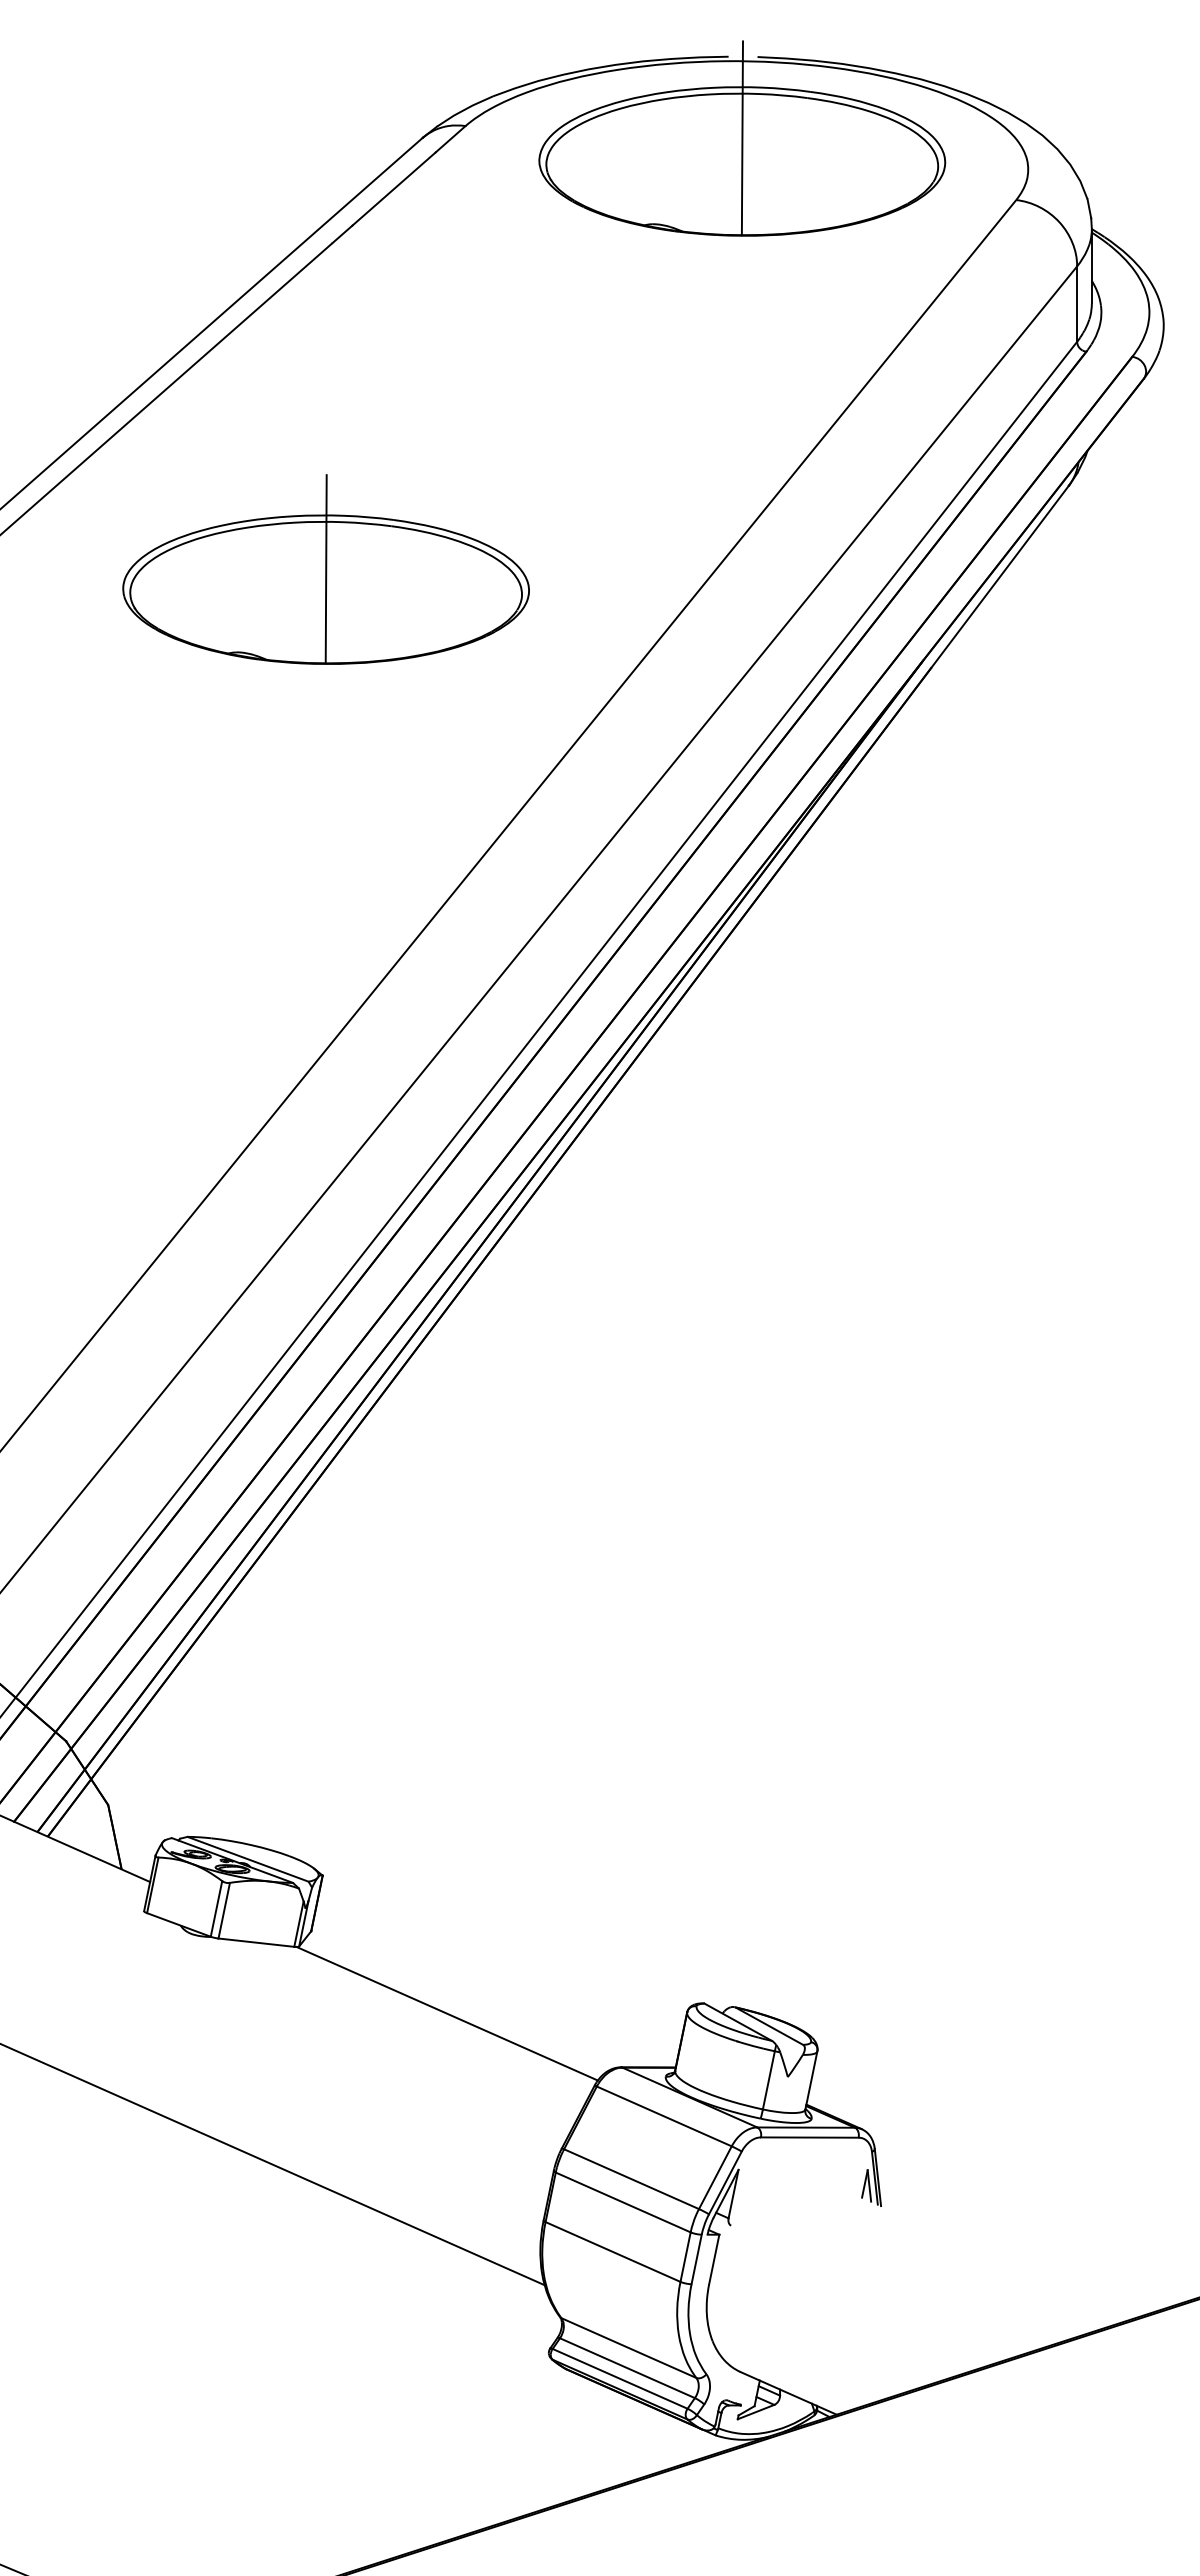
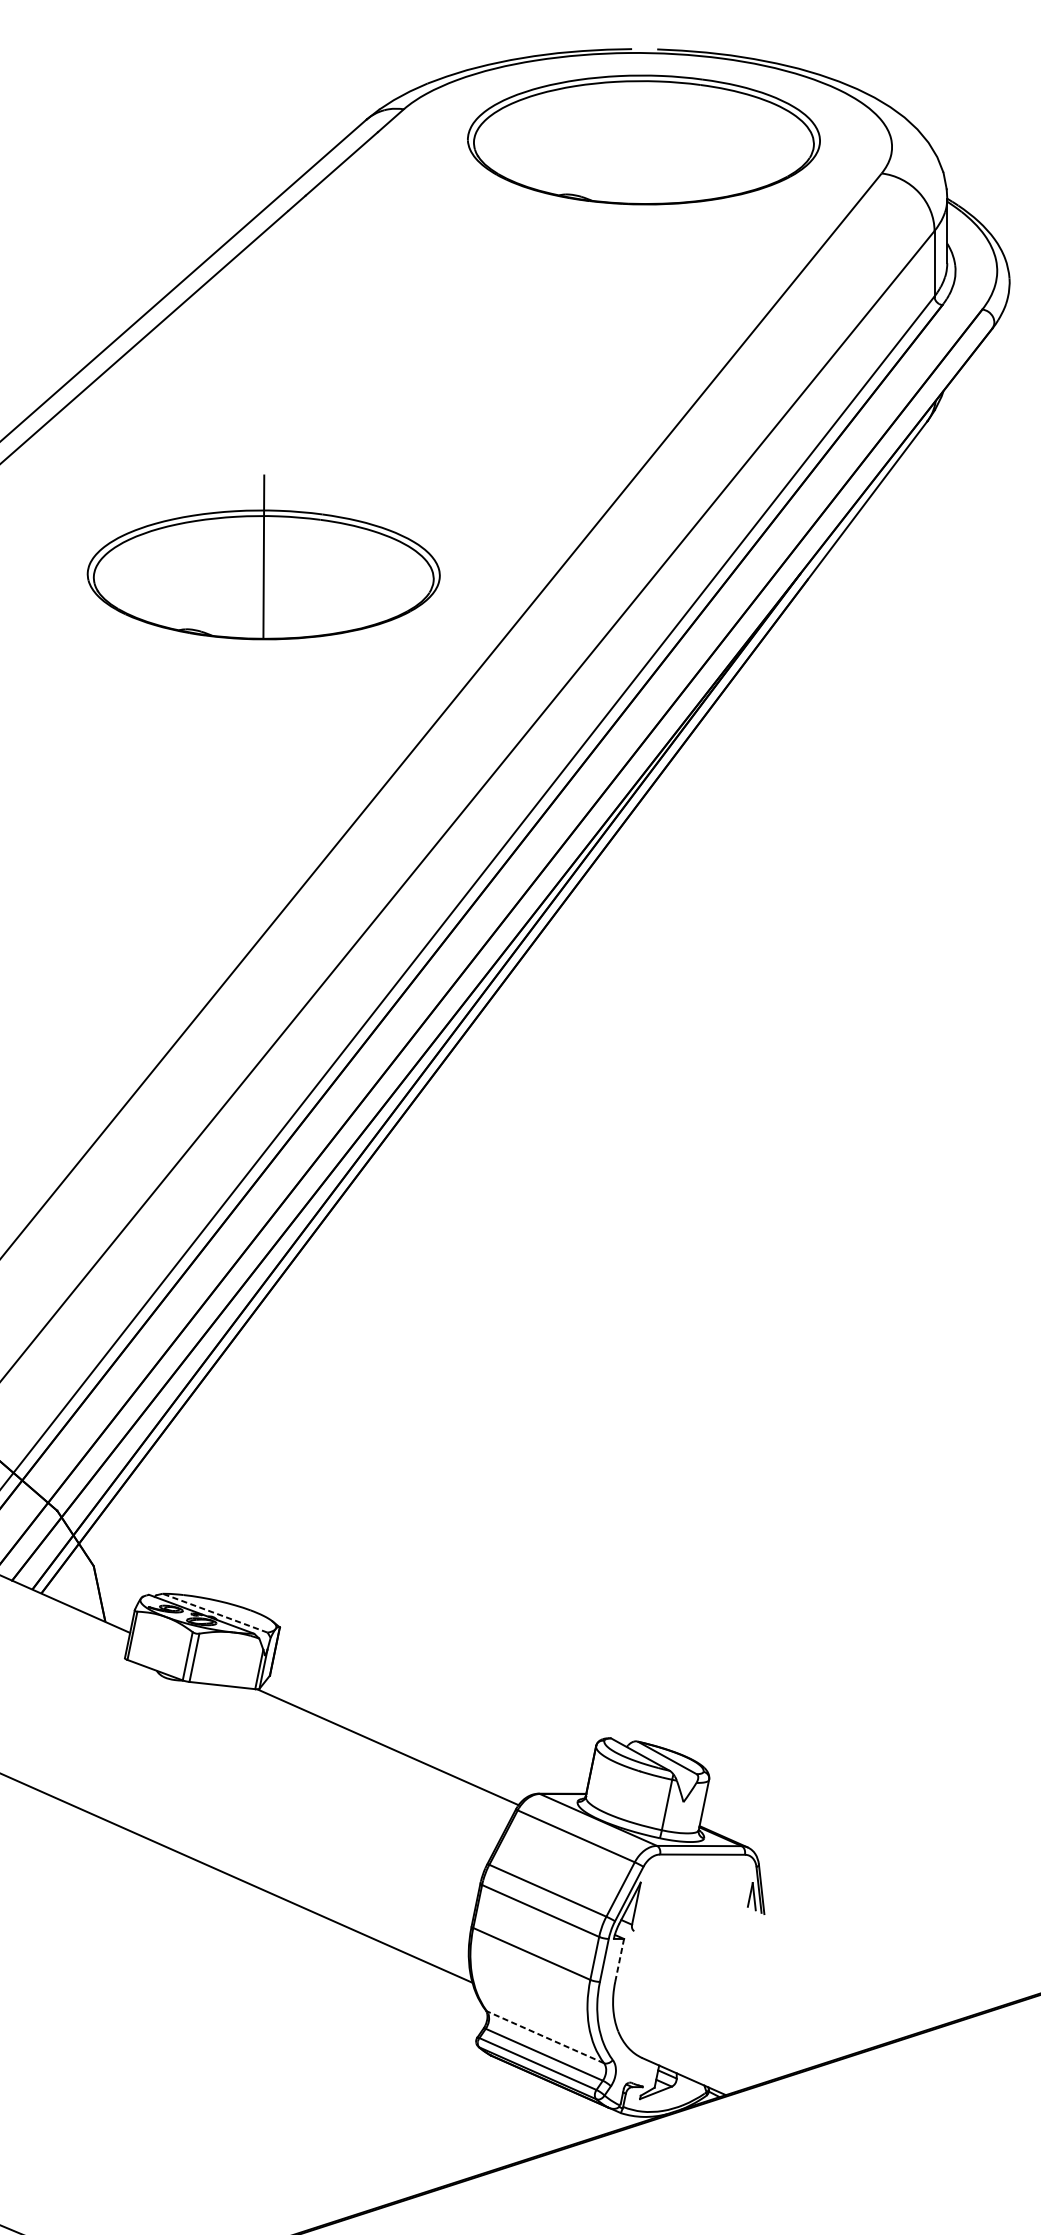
line: (741, 138) -> (643, 120), removed
part: (325, 569) -> (263, 557), moved
line: (248, 1859) -> (215, 1613), solid -> dashed
line: (714, 2259) -> (619, 1960), solid -> dashed
line: (628, 2348) -> (545, 2037), solid -> dashed

